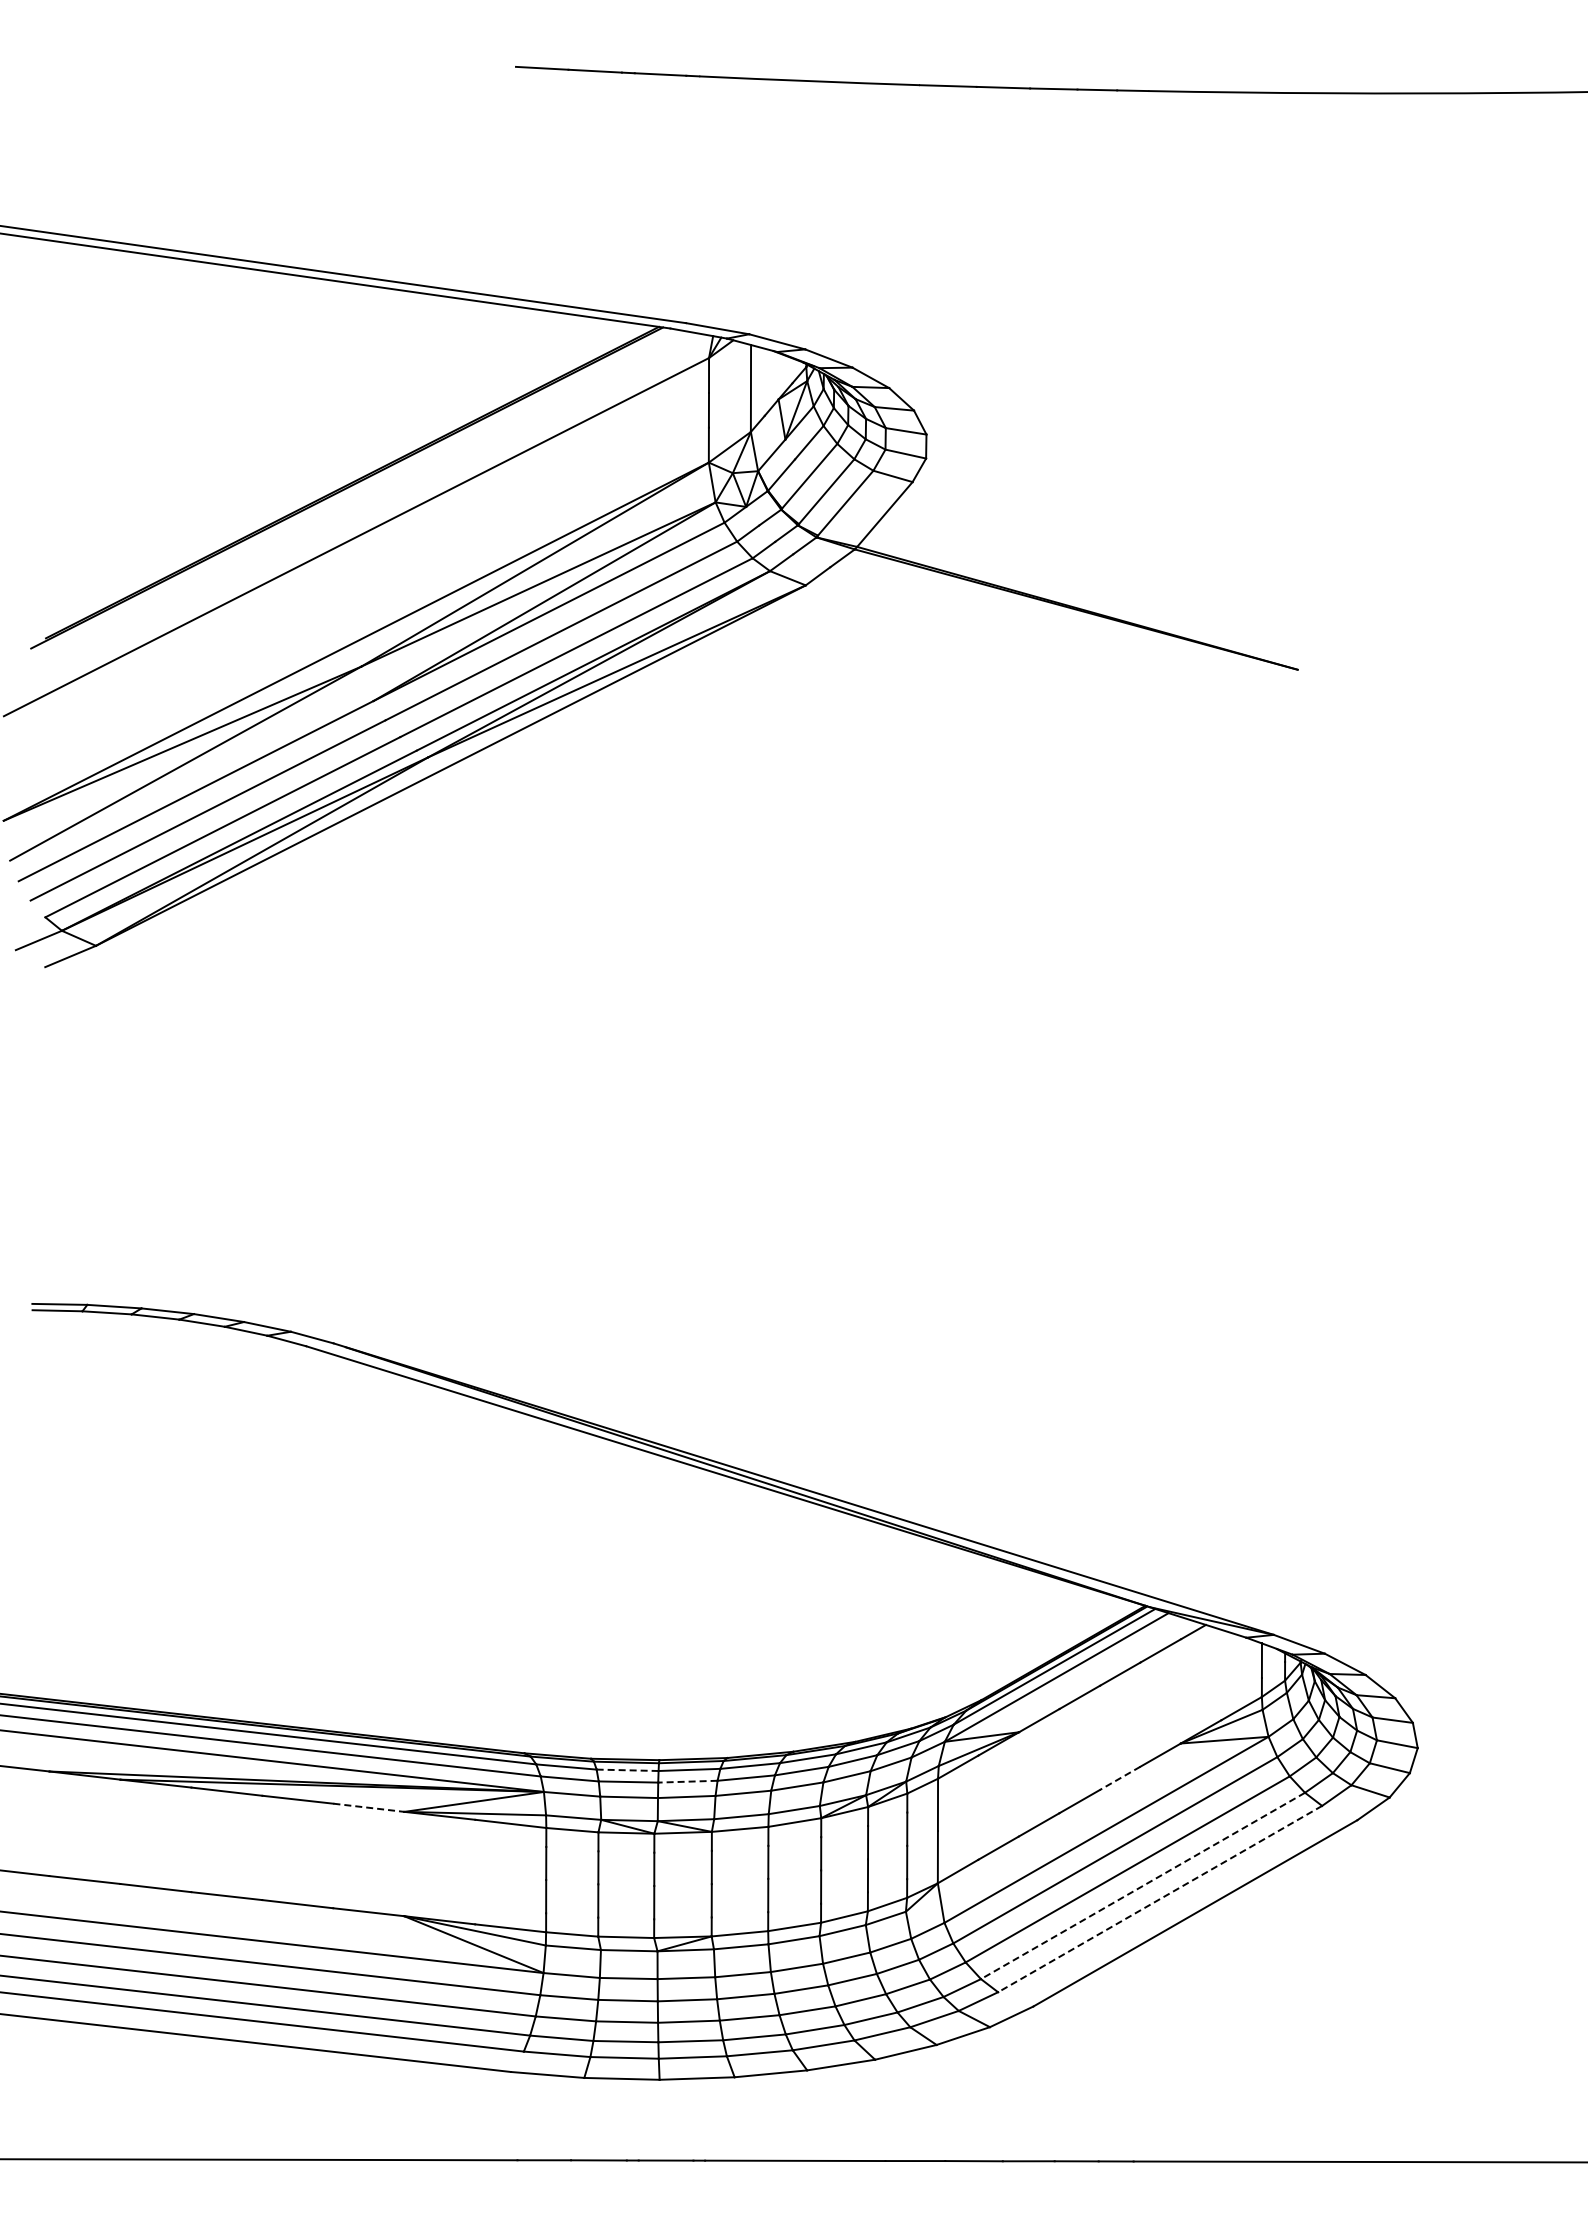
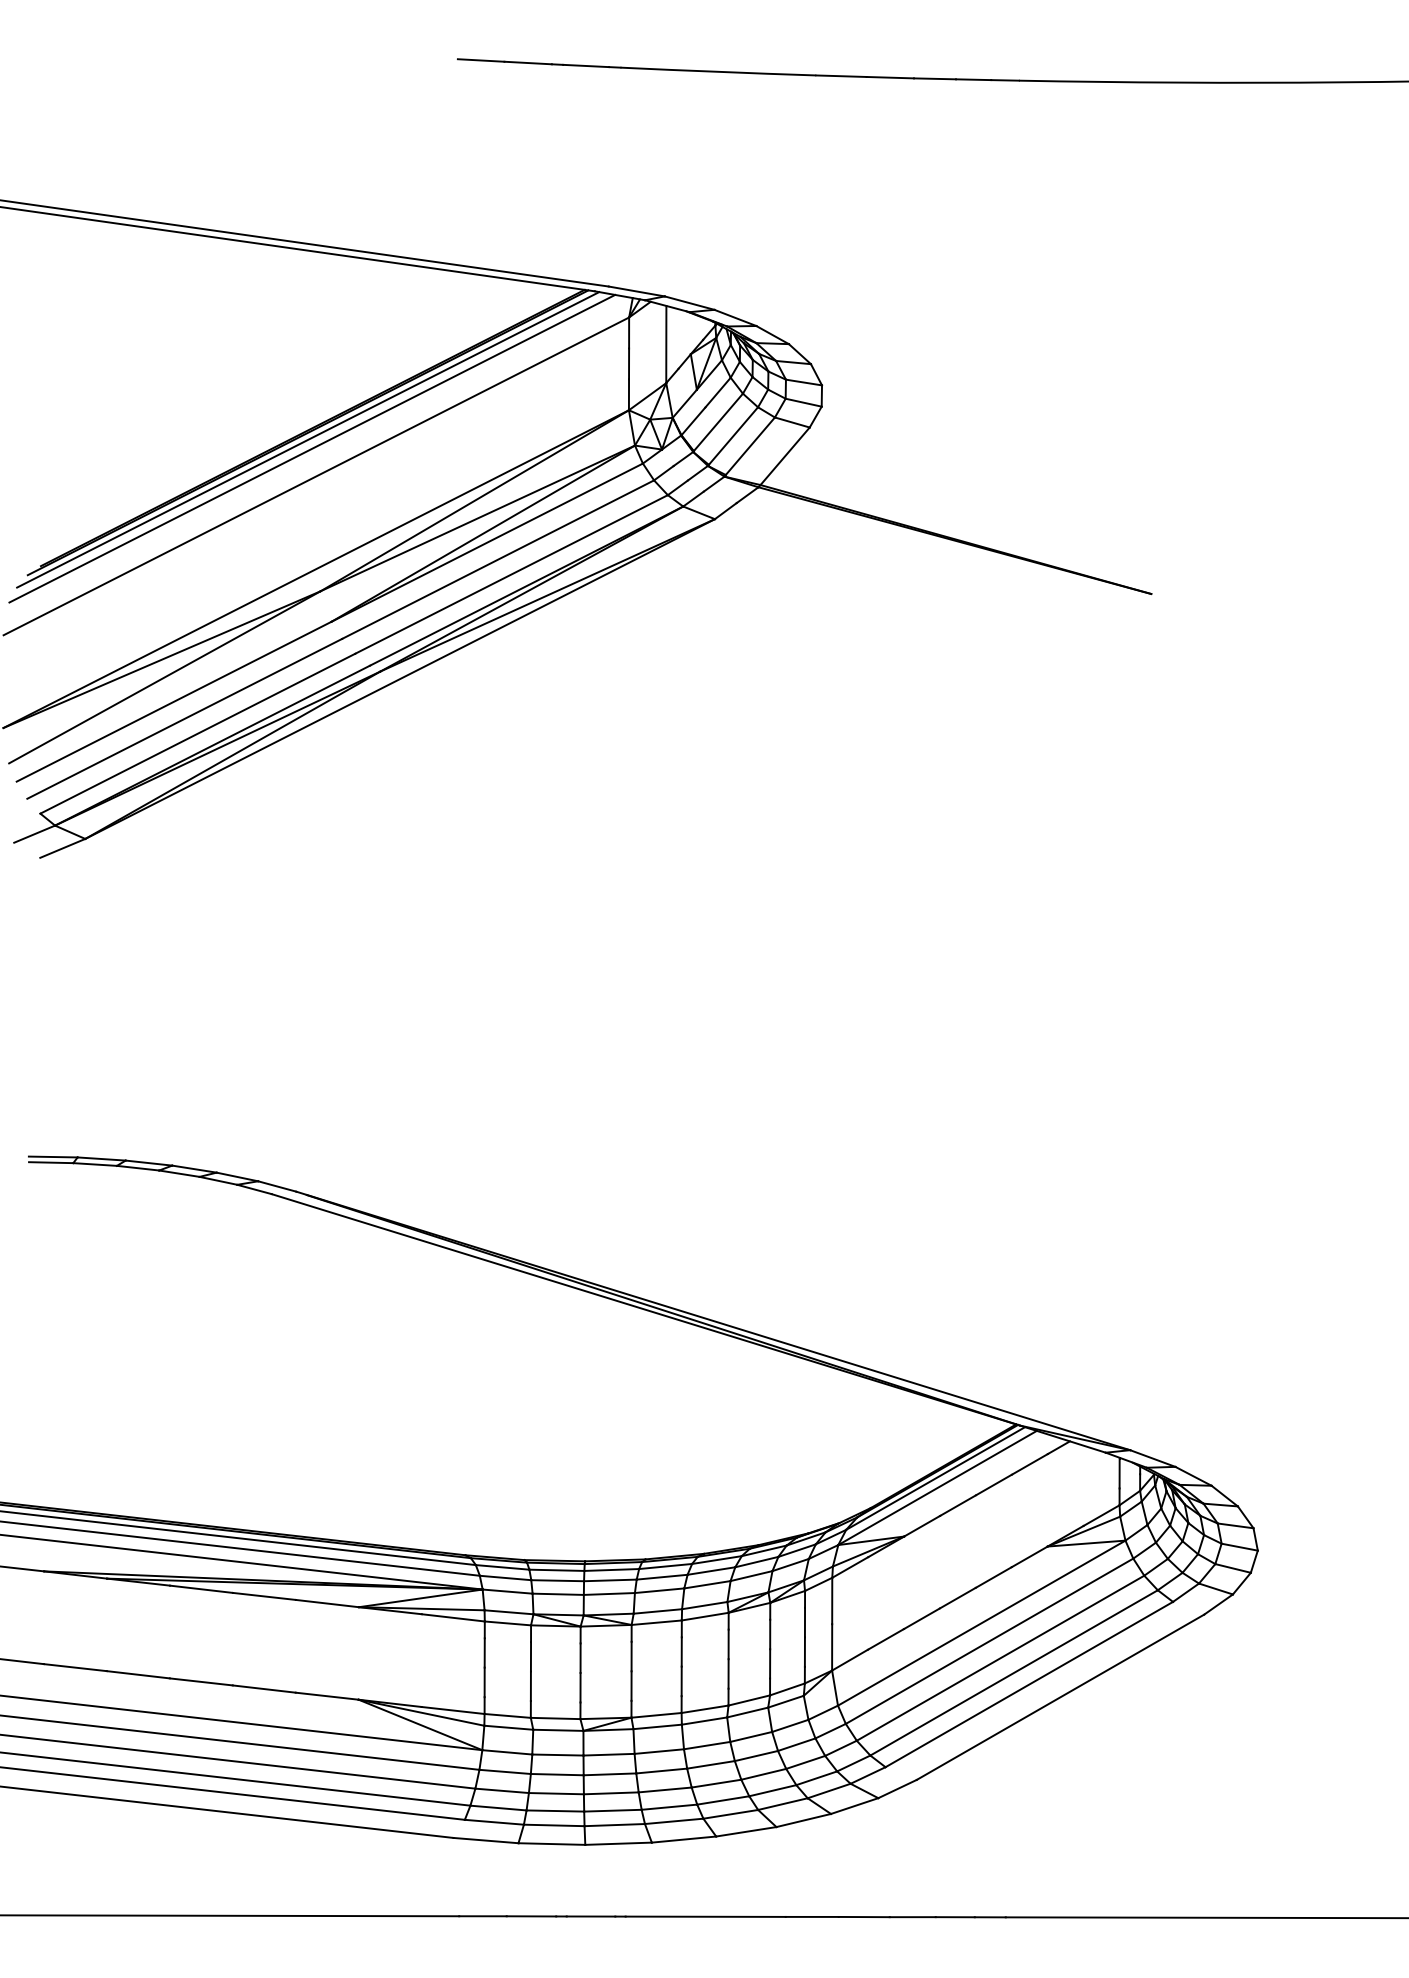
line: (347, 495) -> (308, 439), added
line: (351, 505) -> (311, 448), added
line: (627, 1770) -> (556, 1570), dashed -> solid
line: (1119, 1778) -> (993, 1577), dashed -> solid
line: (687, 1781) -> (610, 1580), dashed -> solid
line: (368, 1807) -> (327, 1603), dashed -> solid
line: (1143, 1885) -> (1014, 1672), dashed -> solid
line: (1160, 1899) -> (1029, 1684), dashed -> solid

